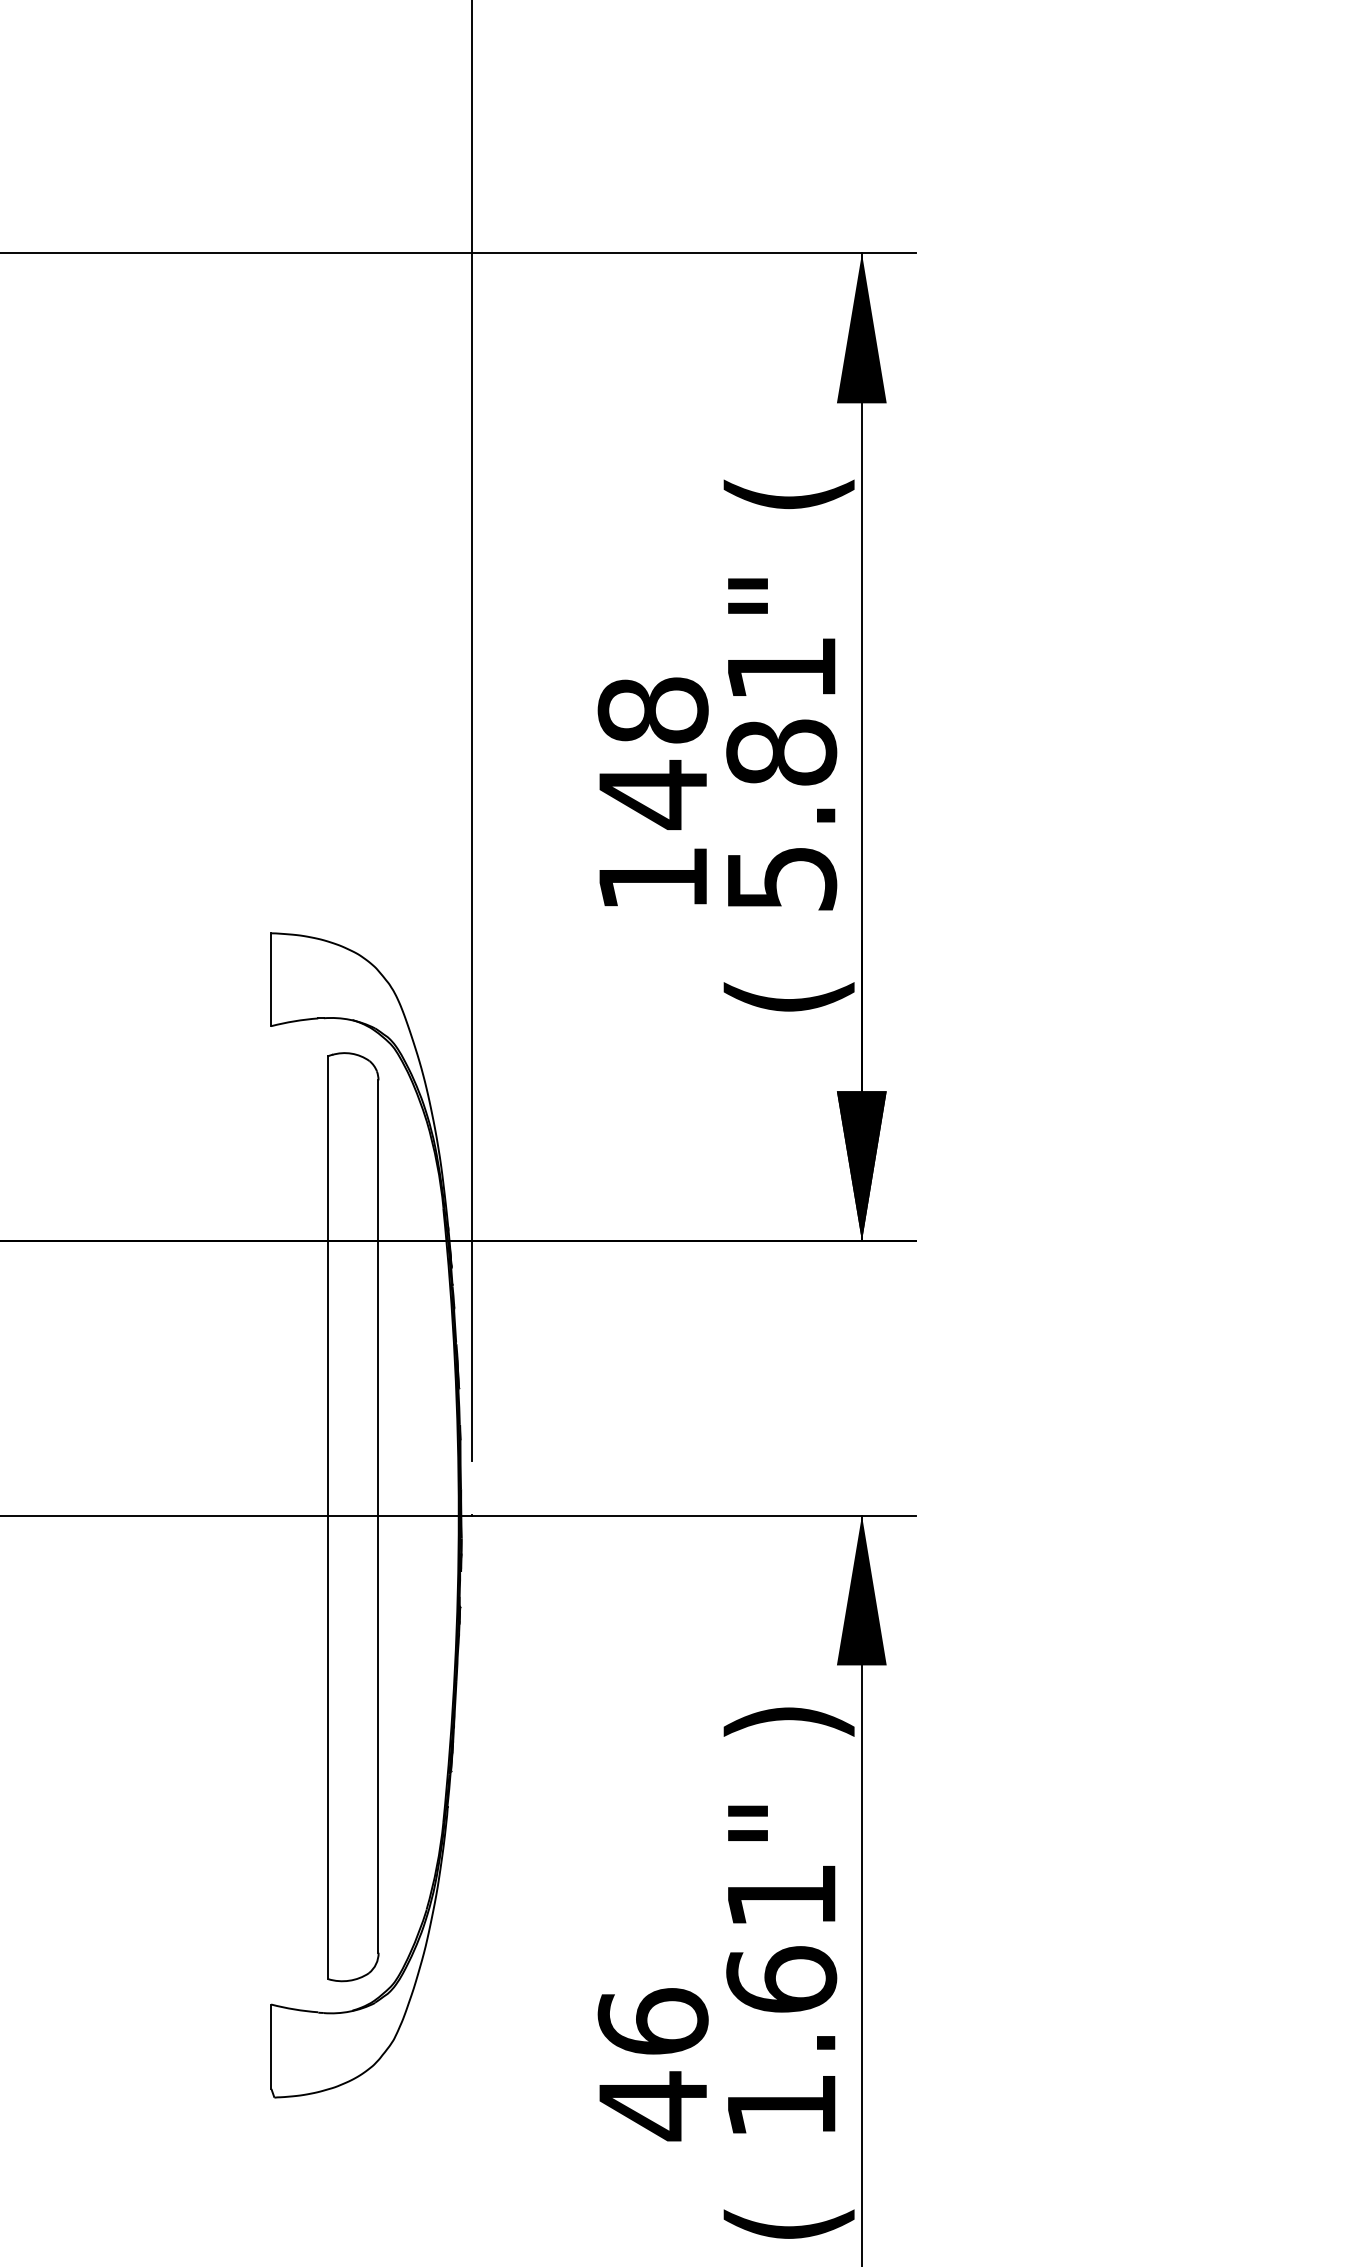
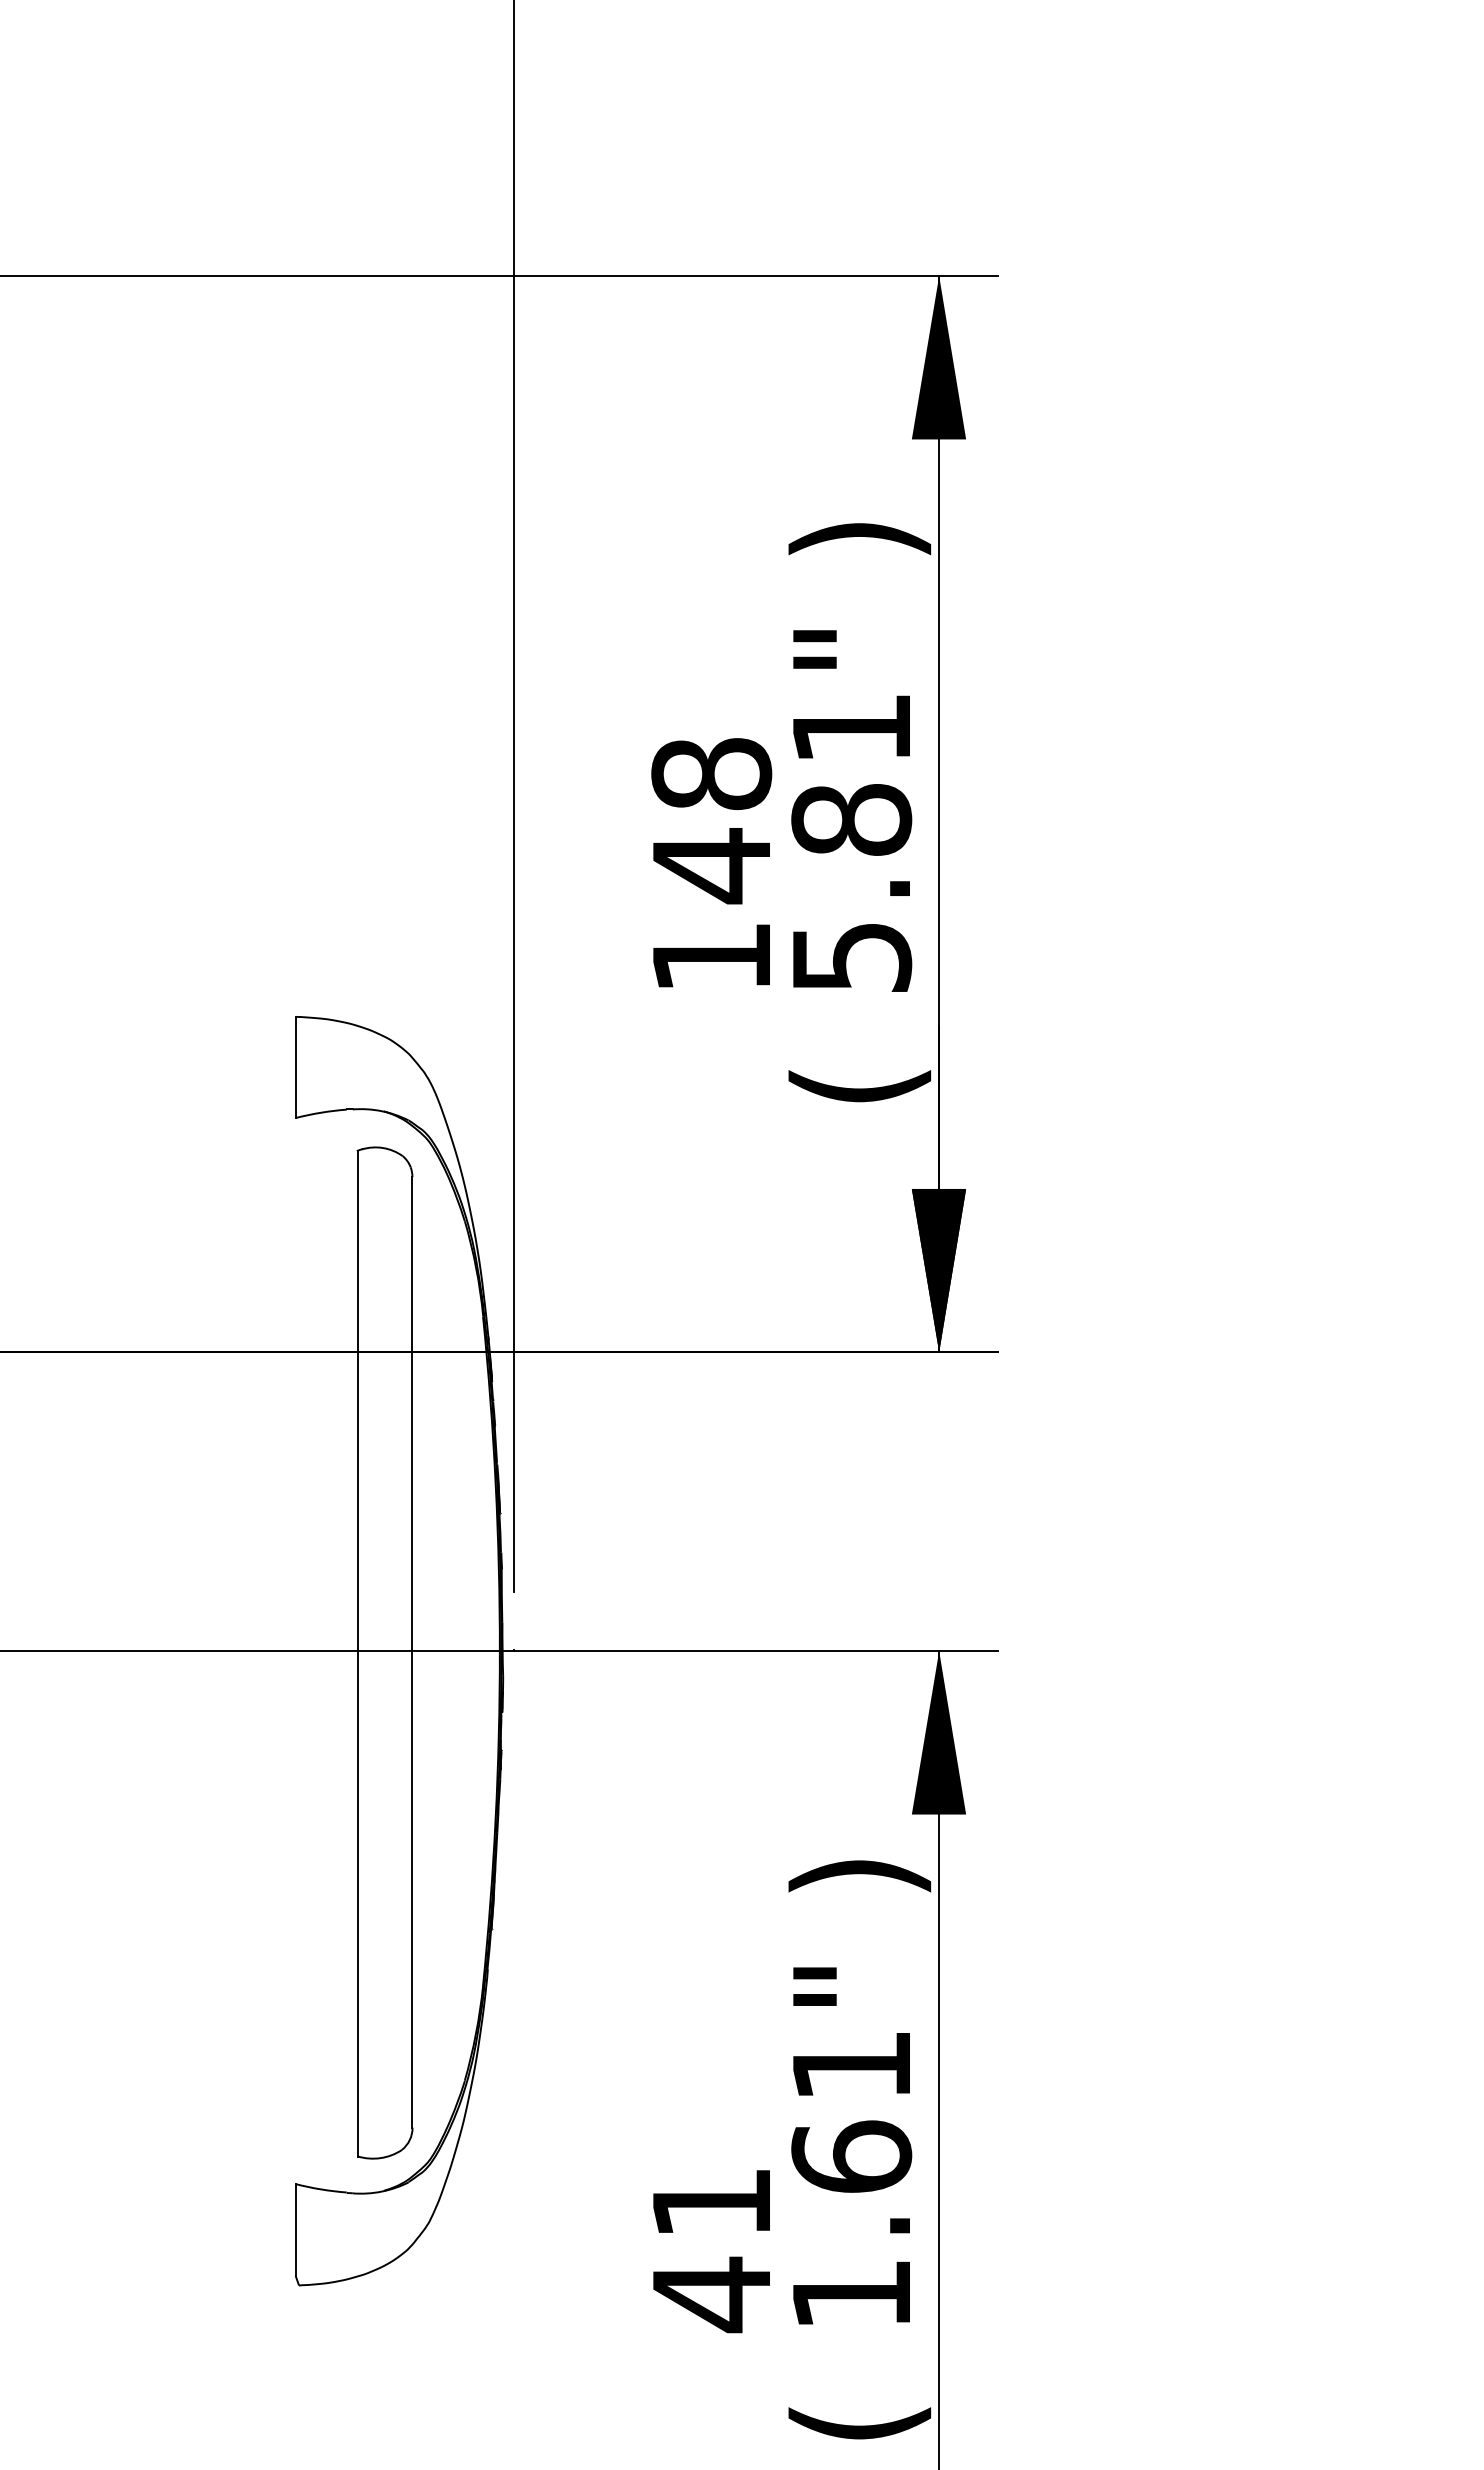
text: (788, 494) -> (859, 538), ( -> )
text: (653, 2021) -> (711, 2202), 46 -> 41

